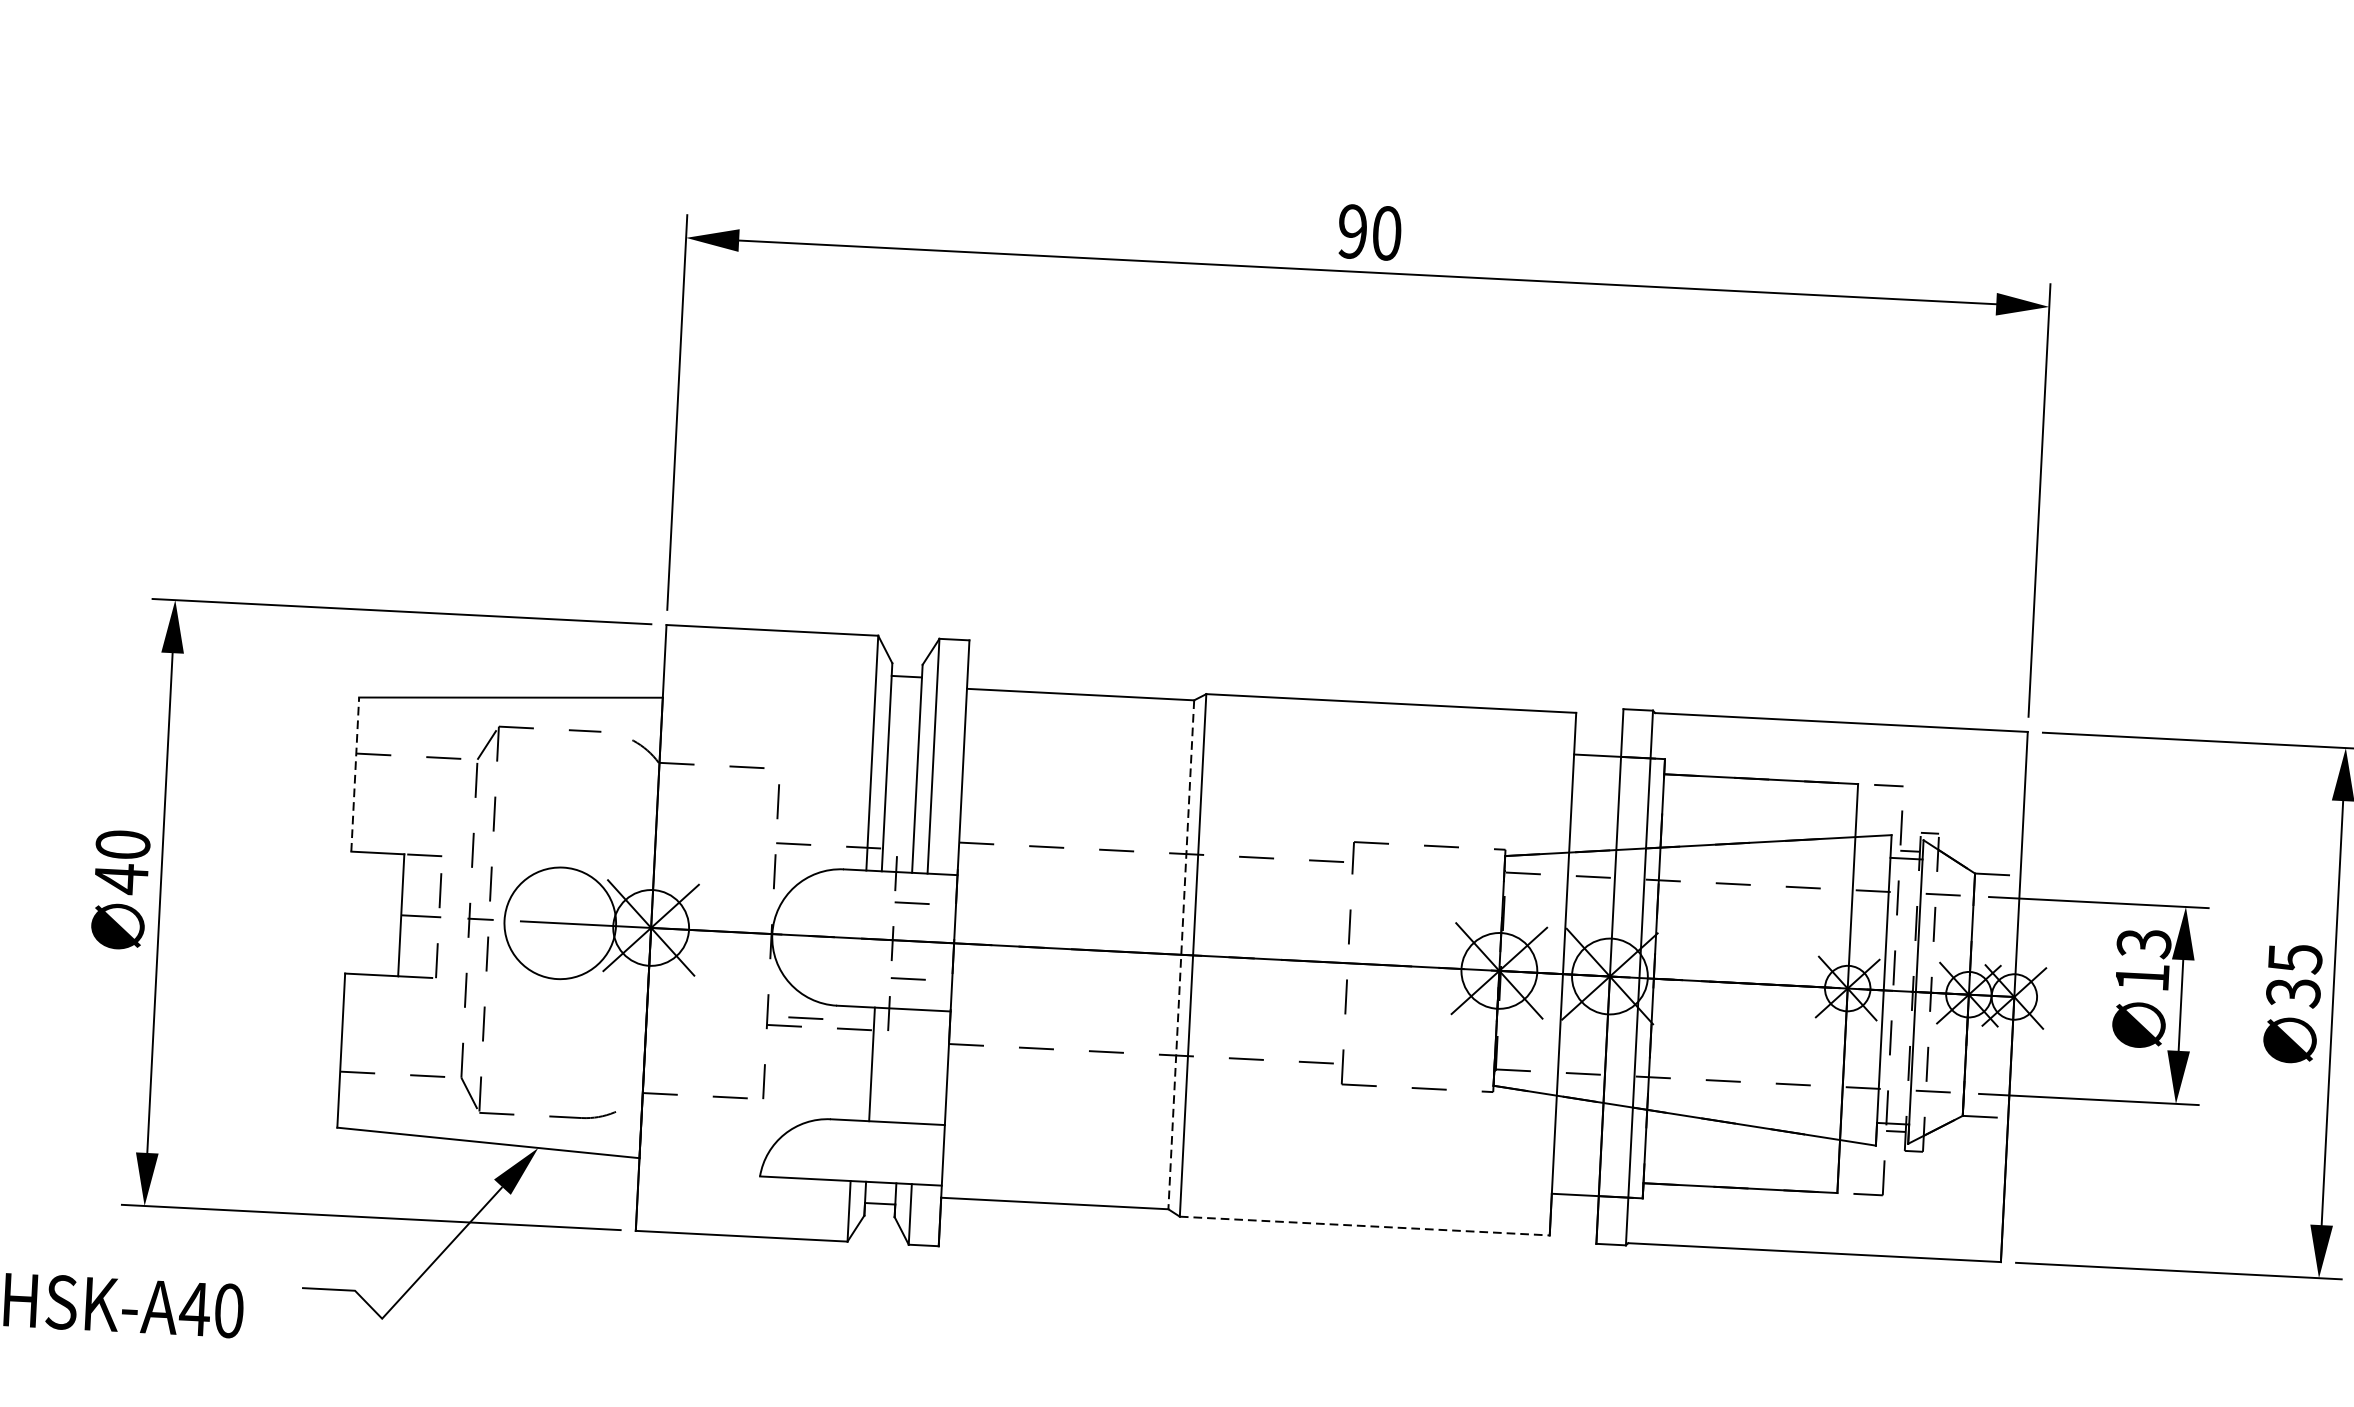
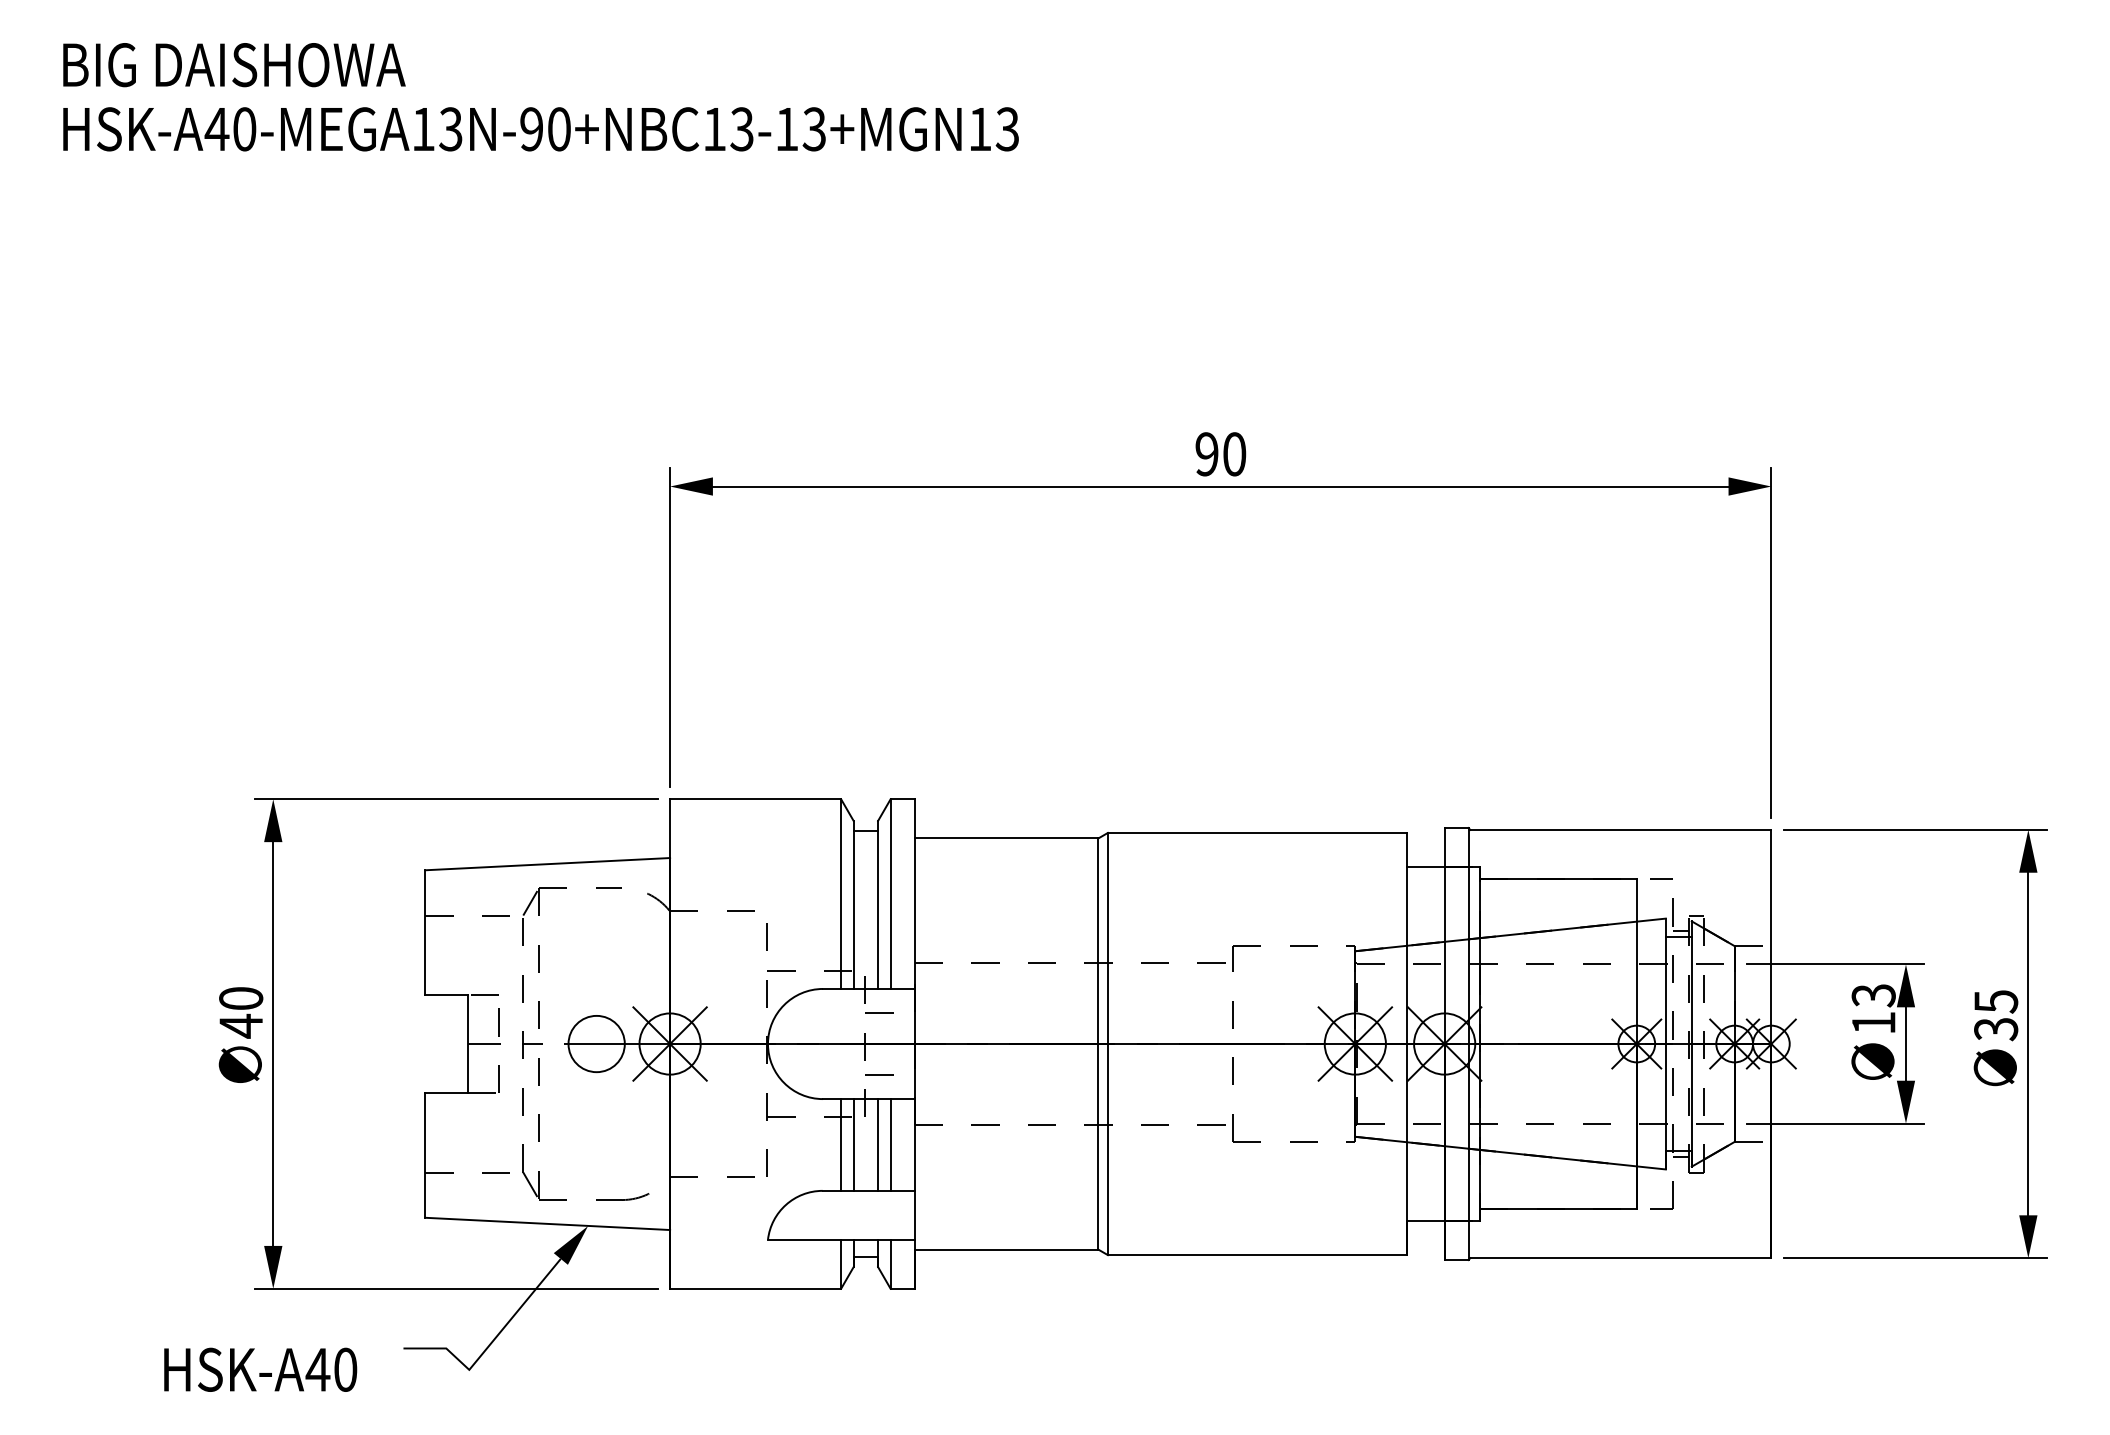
line: (355, 774) -> (425, 932), dashed -> solid
circle: (560, 922) -> (596, 1043), size x0.62
line: (1181, 955) -> (1098, 1044), dashed -> solid
line: (805, 1017) -> (798, 1109), removed
line: (857, 1063) -> (841, 1144), added
line: (902, 1065) -> (878, 1144), added
line: (917, 1066) -> (890, 1144), added
line: (1364, 1226) -> (1257, 1255), dashed -> solid

